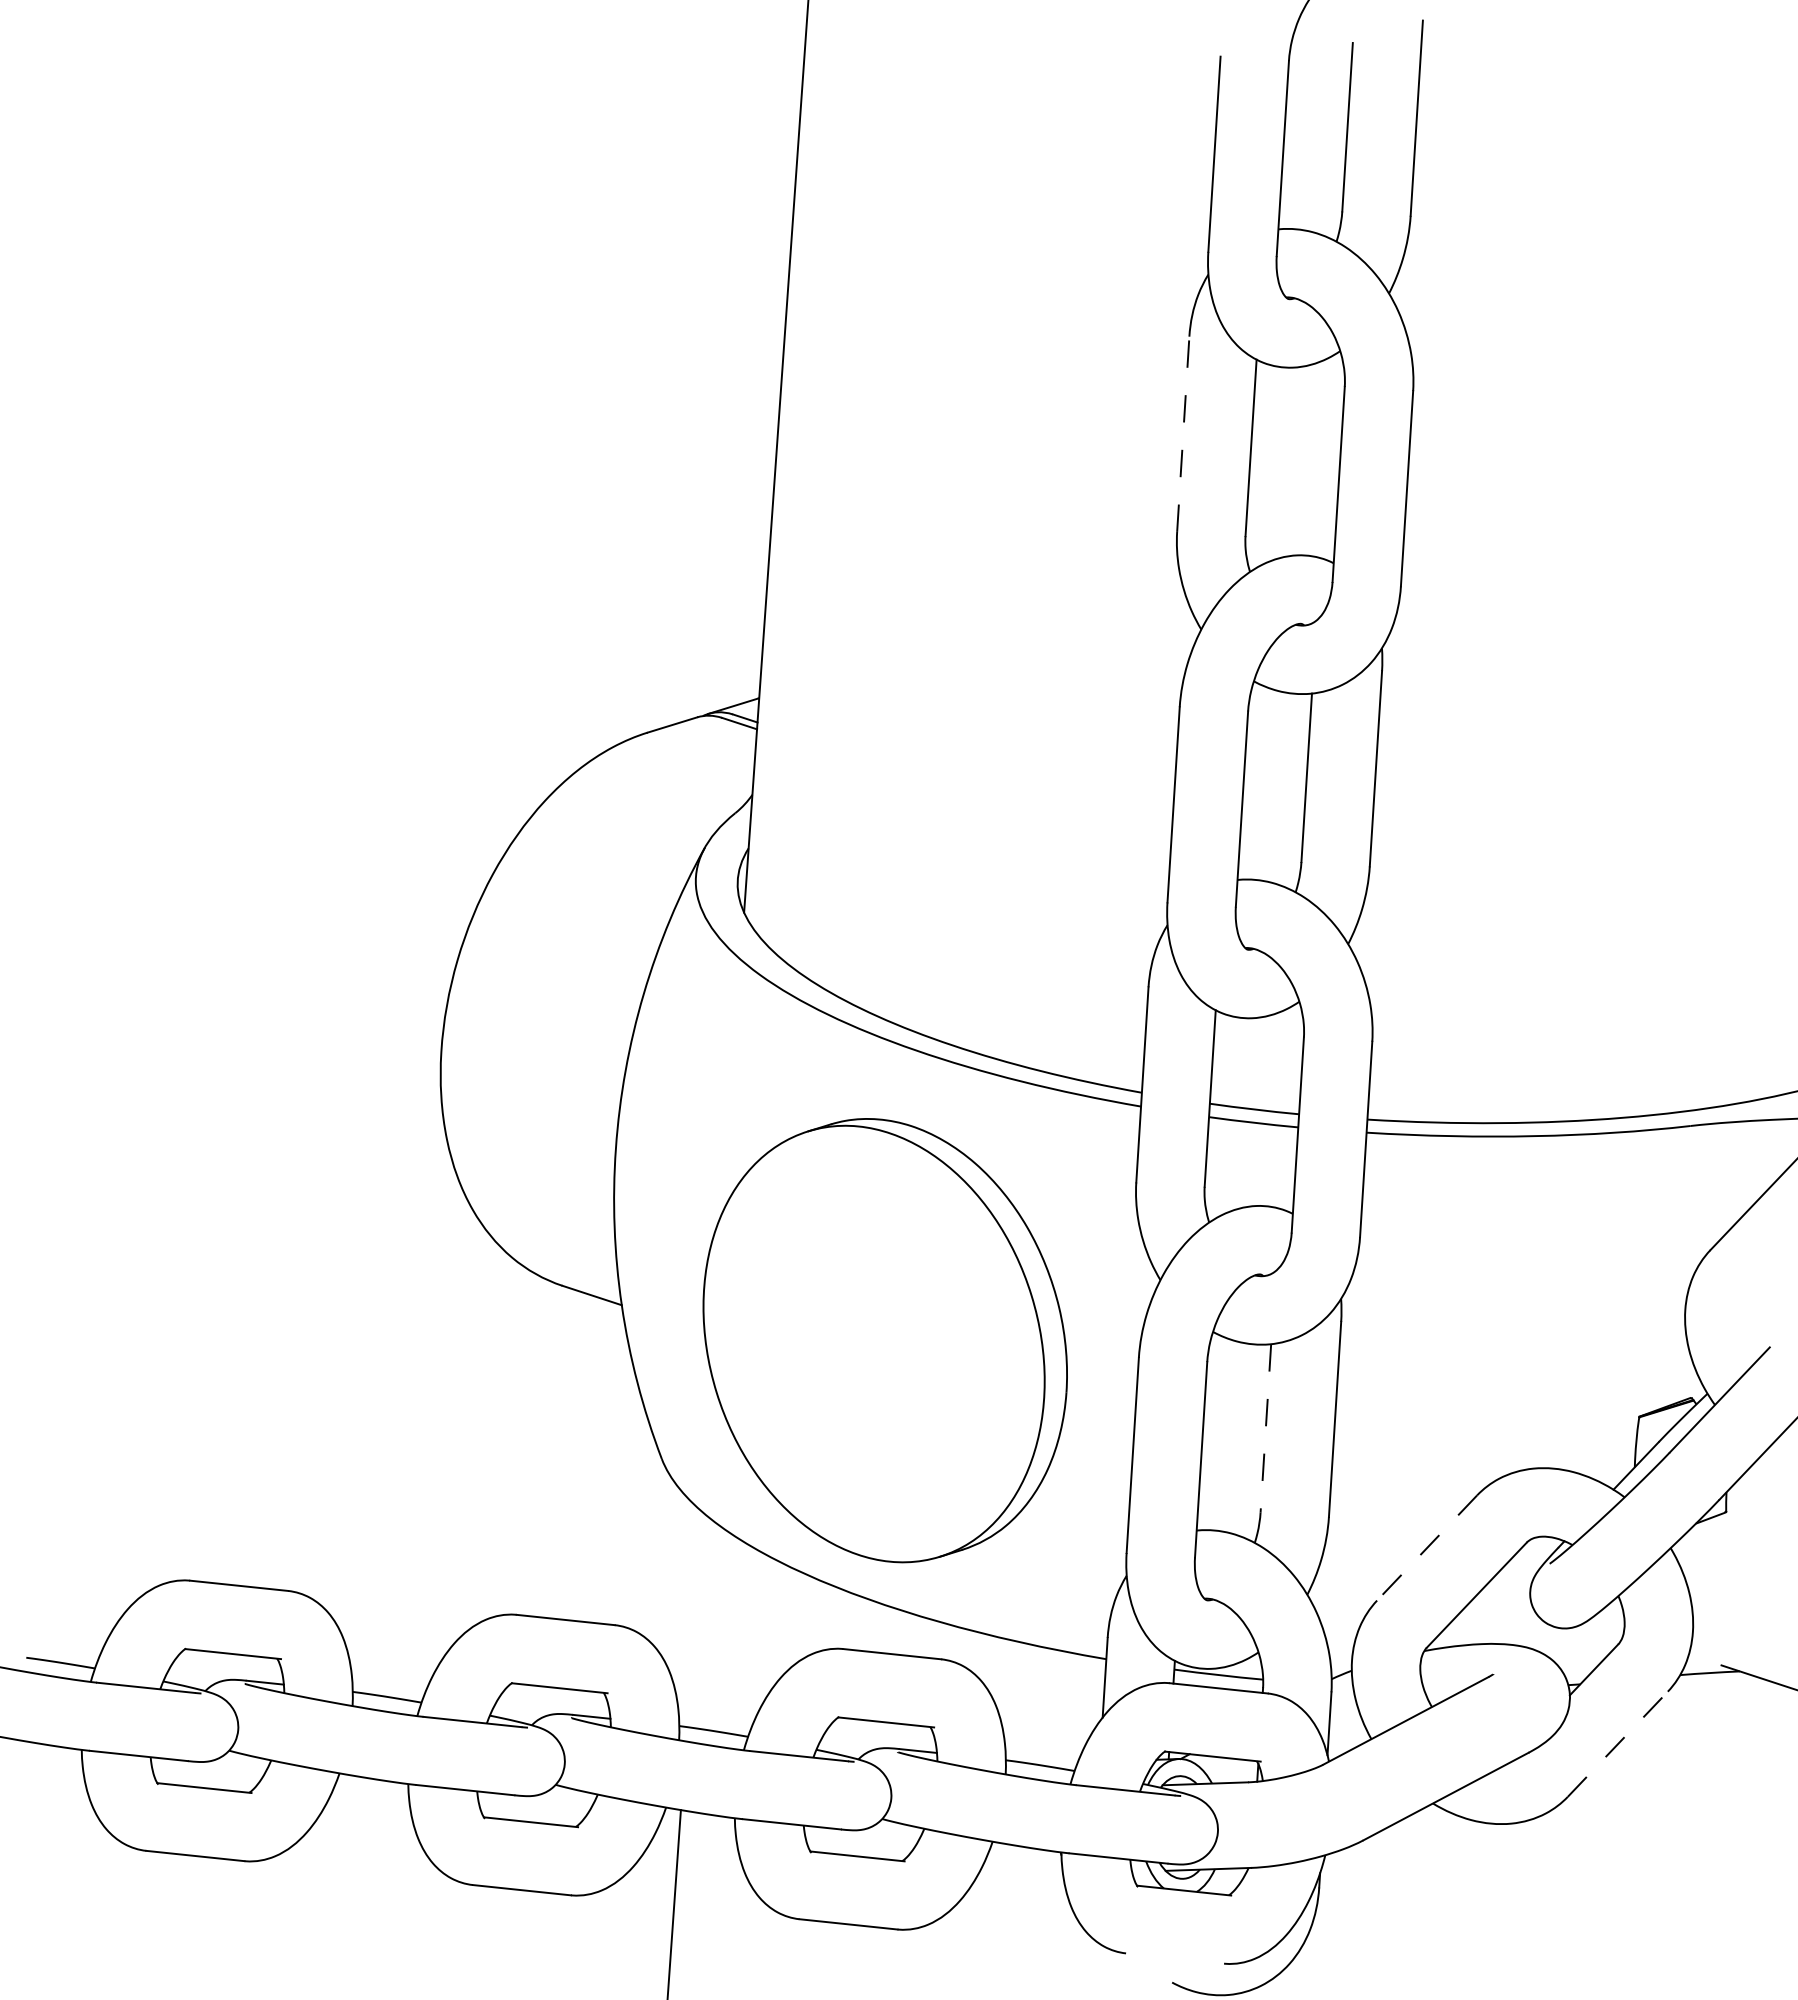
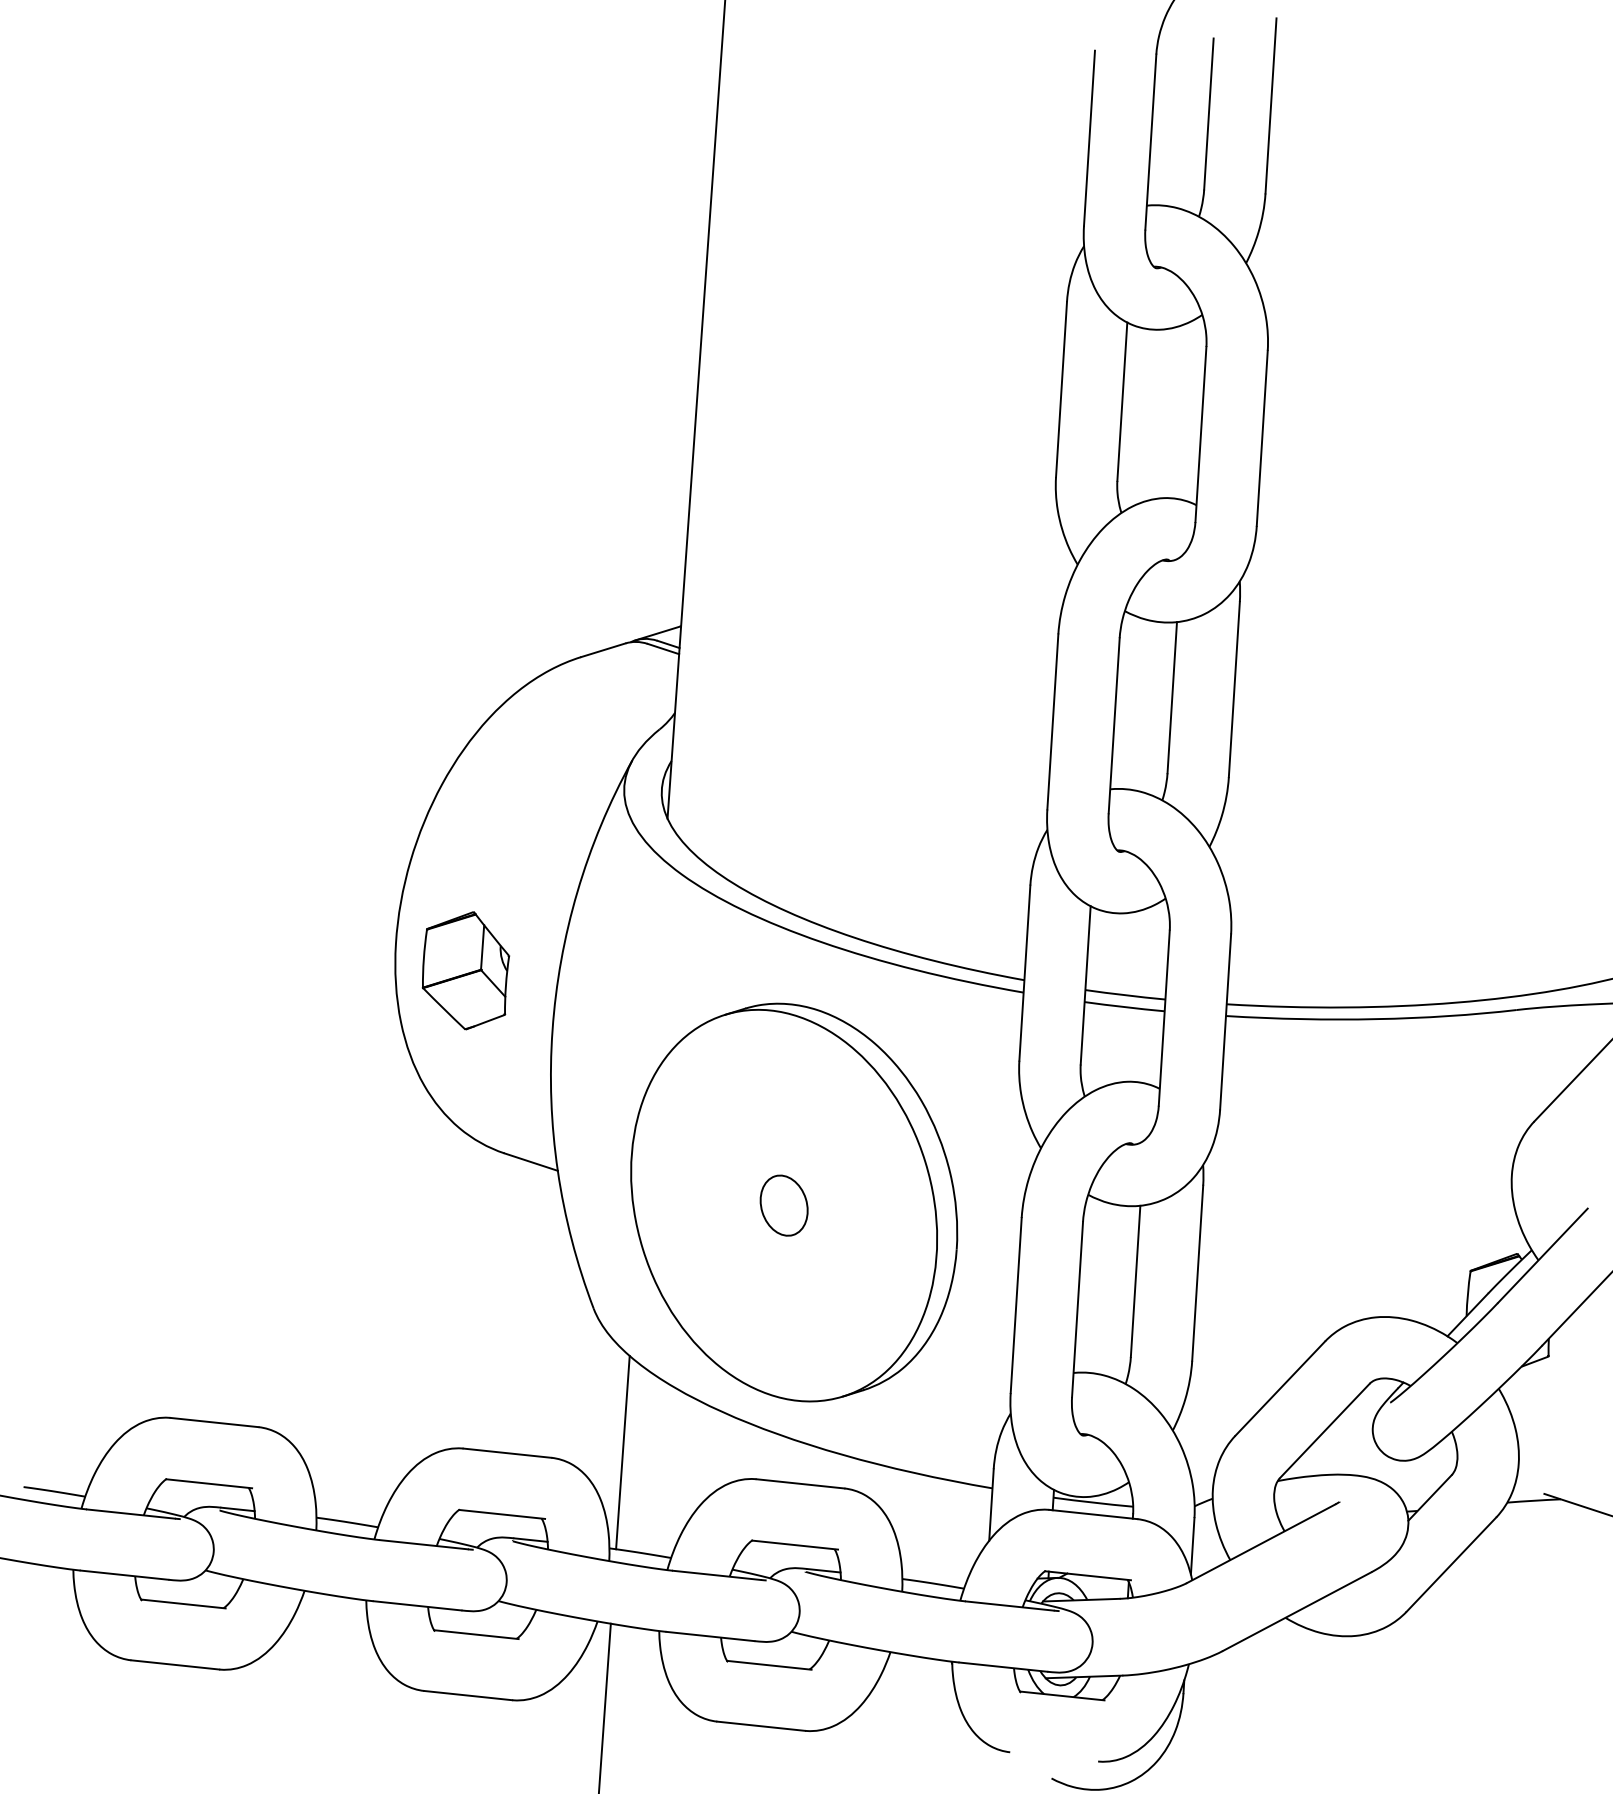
line: (1183, 434) -> (1061, 389), dashed -> solid
part: (519, 1082) -> (466, 971), added
part: (874, 1343) -> (784, 1205), added
line: (1265, 1428) -> (1135, 1281), dashed -> solid
line: (1427, 1548) -> (1280, 1389), dashed -> solid
line: (693, 1619) -> (622, 1452), added
line: (1617, 1744) -> (1451, 1564), dashed -> solid

